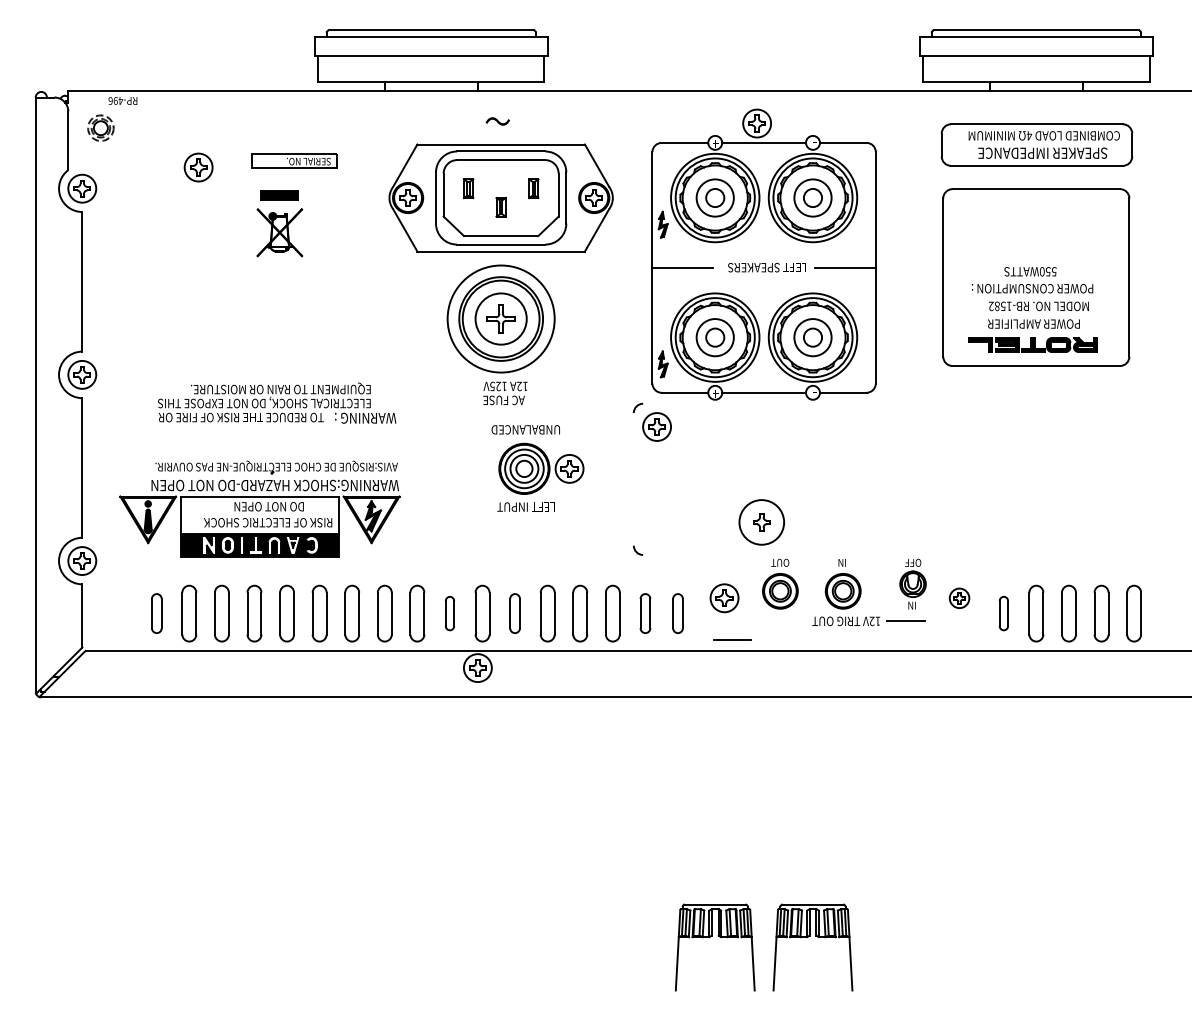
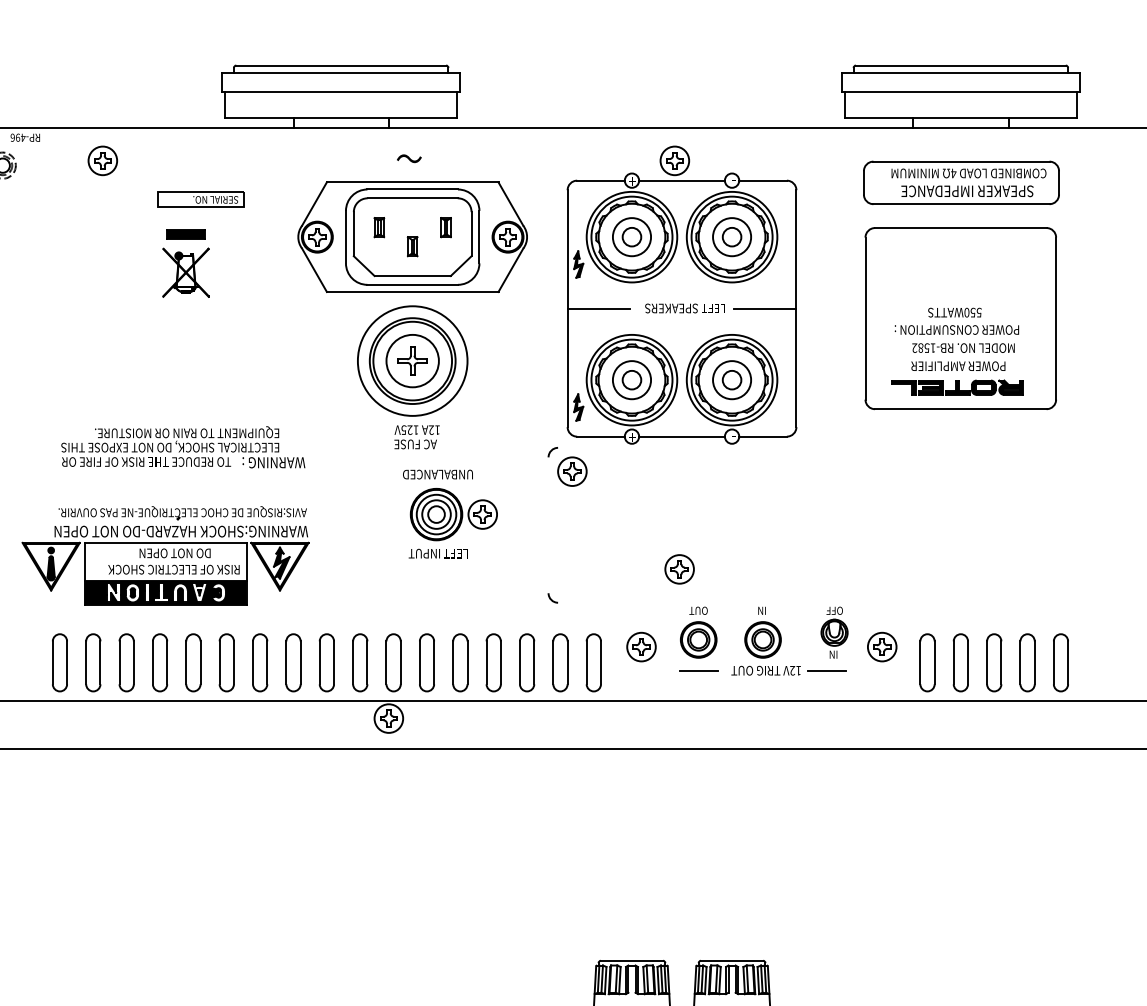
part: (198, 167) -> (102, 160), moved
circle: (761, 522) -> (679, 569), size x0.62
part: (959, 598) -> (882, 647), size x1.43
part: (156, 613) -> (59, 662), size x1.43
part: (449, 613) -> (359, 662), size x1.67
part: (514, 613) -> (426, 662), size x1.43
part: (645, 613) -> (560, 662), size x1.43
part: (677, 613) -> (593, 662), size x1.43
part: (1003, 613) -> (927, 662), size x1.67
line: (732, 639) -> (698, 669), moved

